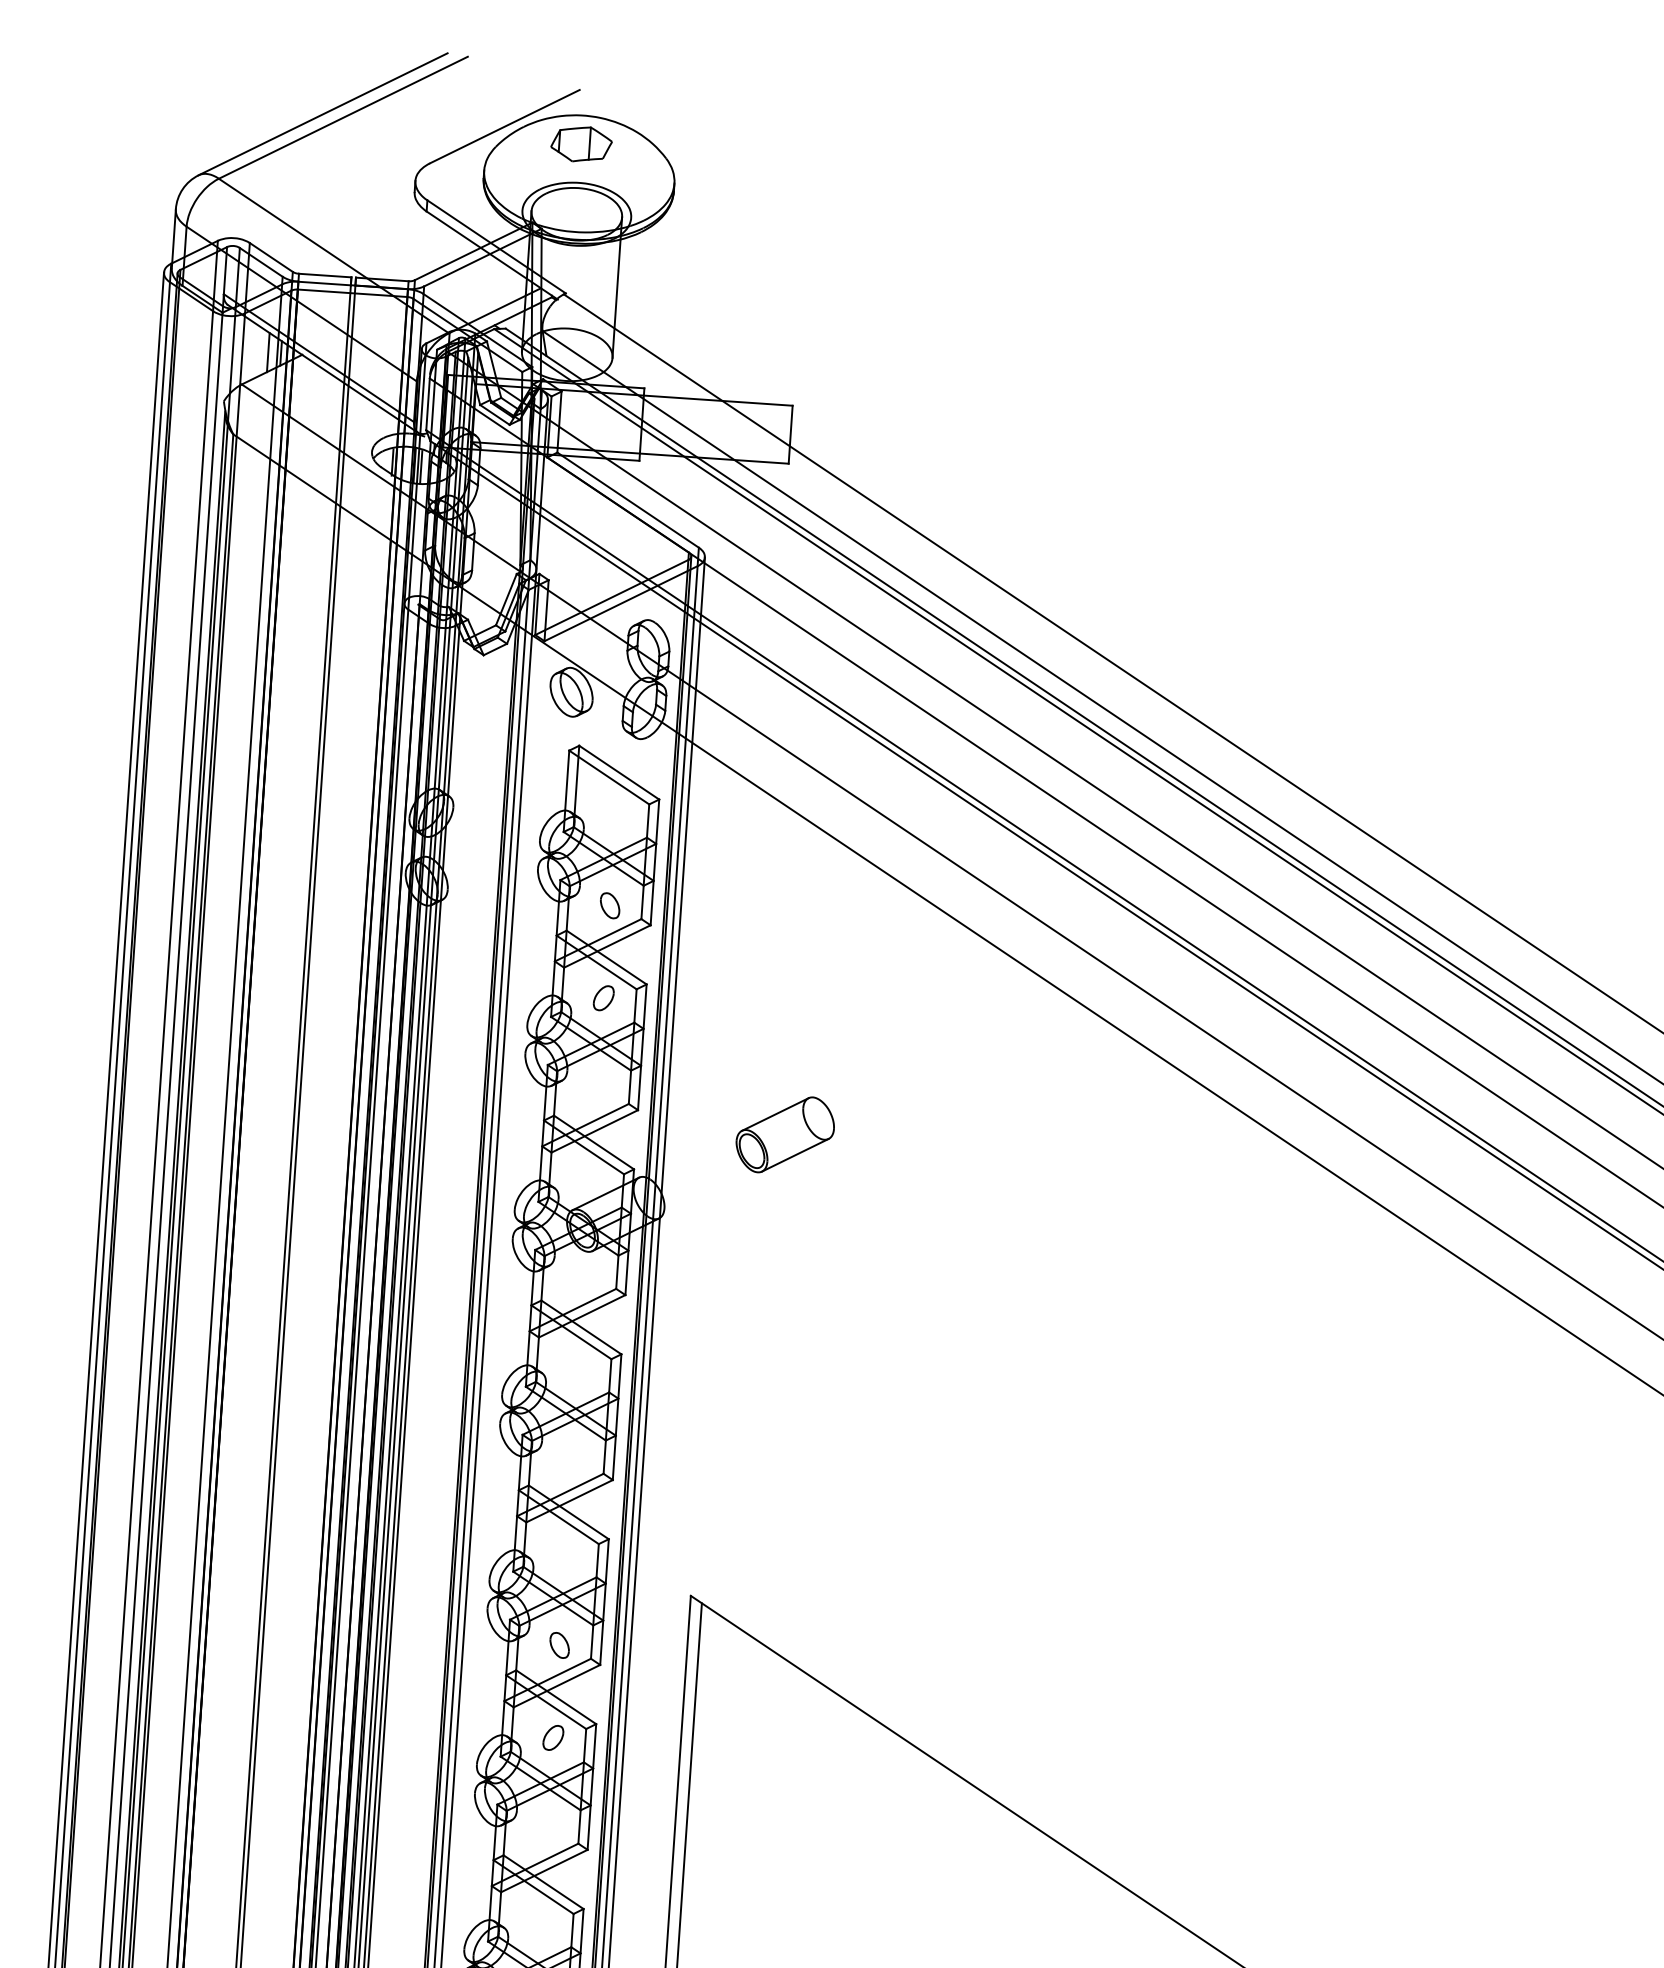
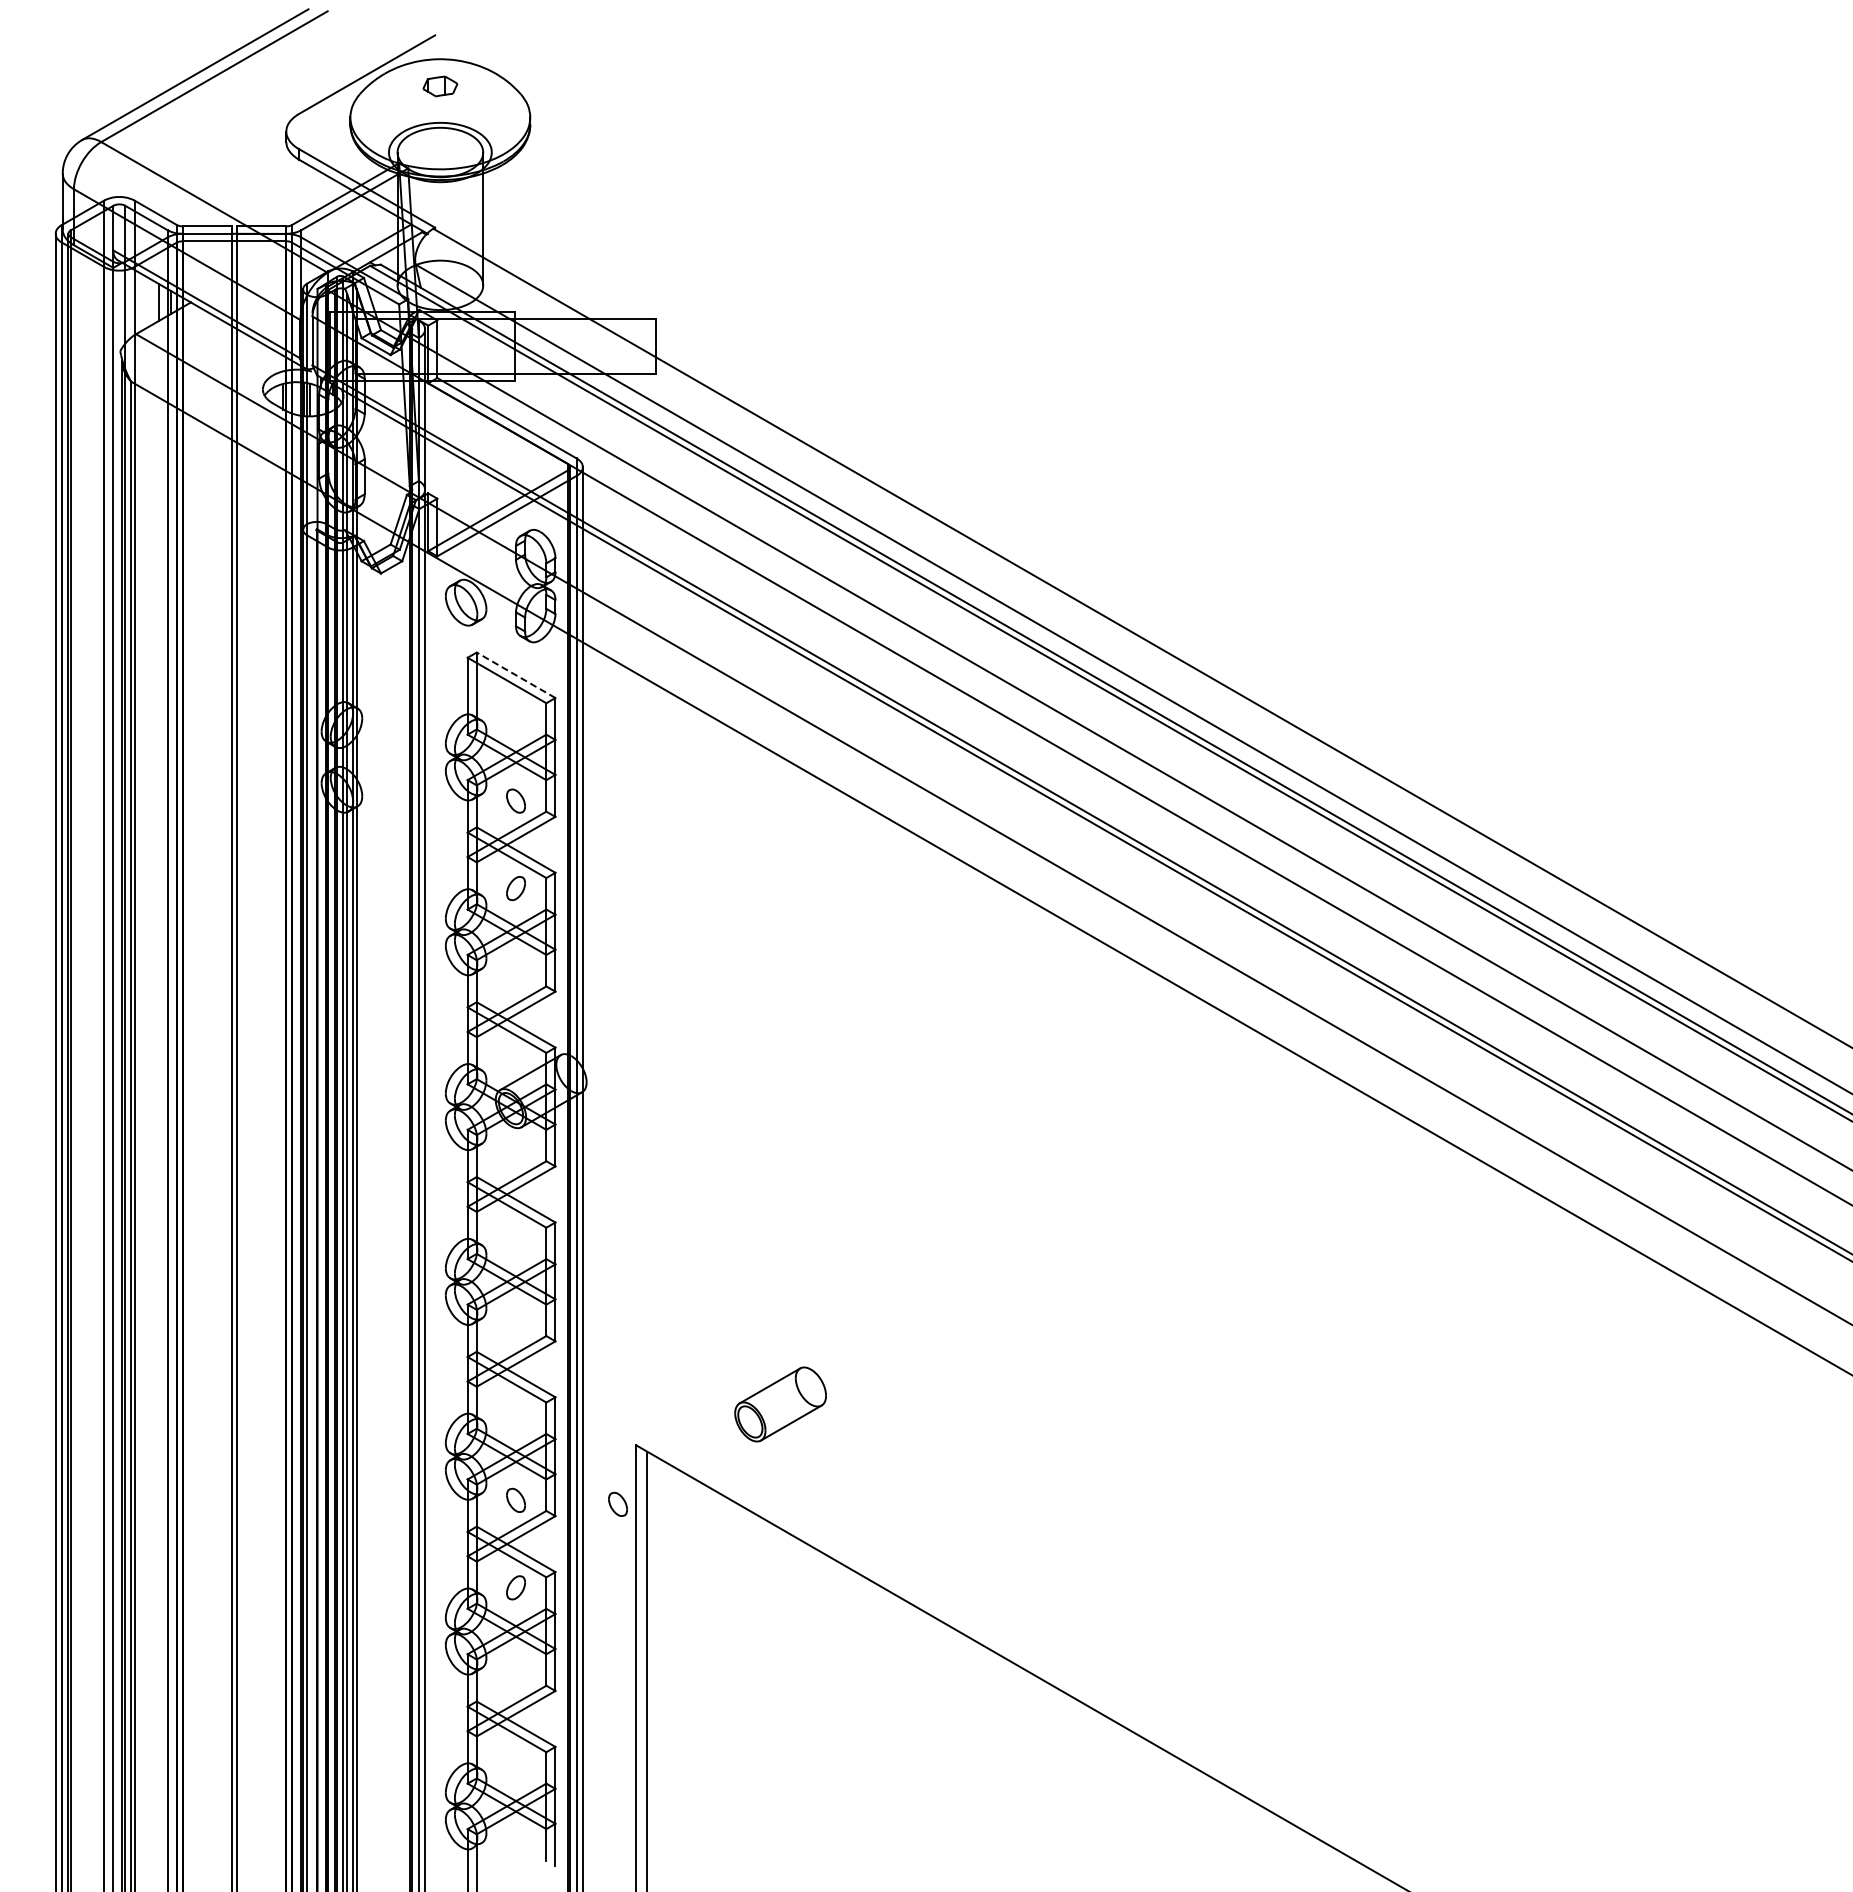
part: (581, 144) -> (440, 86), size x0.6
line: (618, 772) -> (515, 675), solid -> dashed
part: (785, 1134) -> (780, 1404), moved
part: (666, 1656) -> (617, 1503), added

